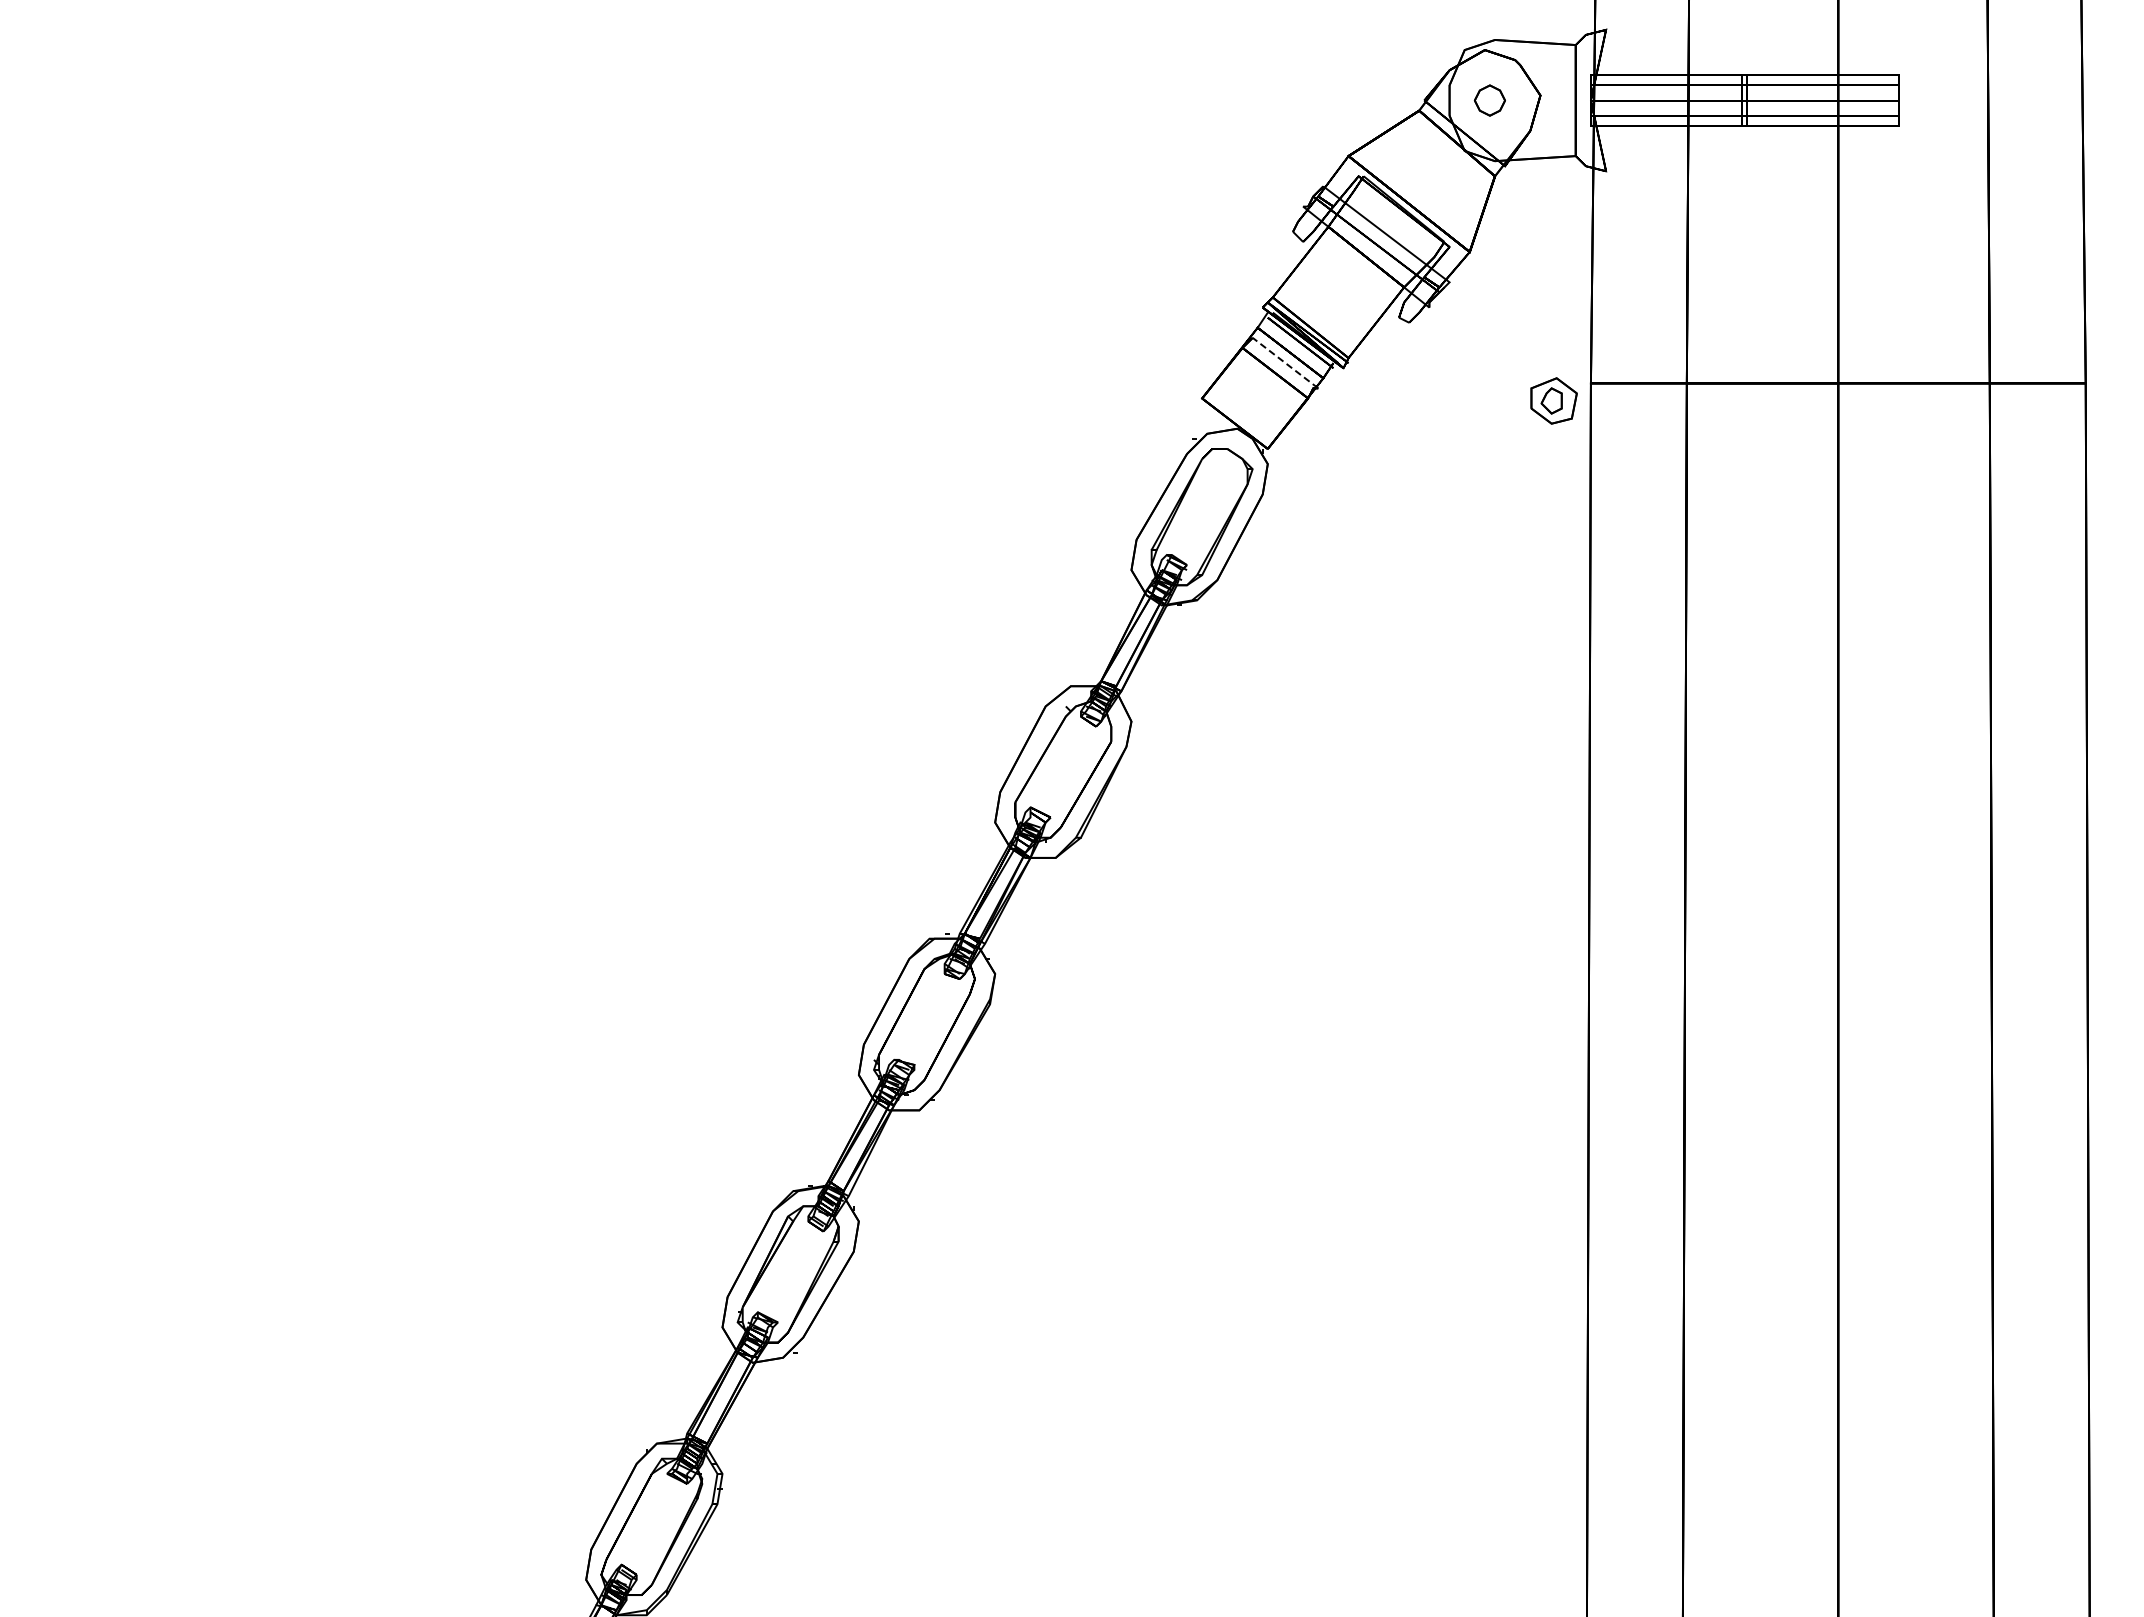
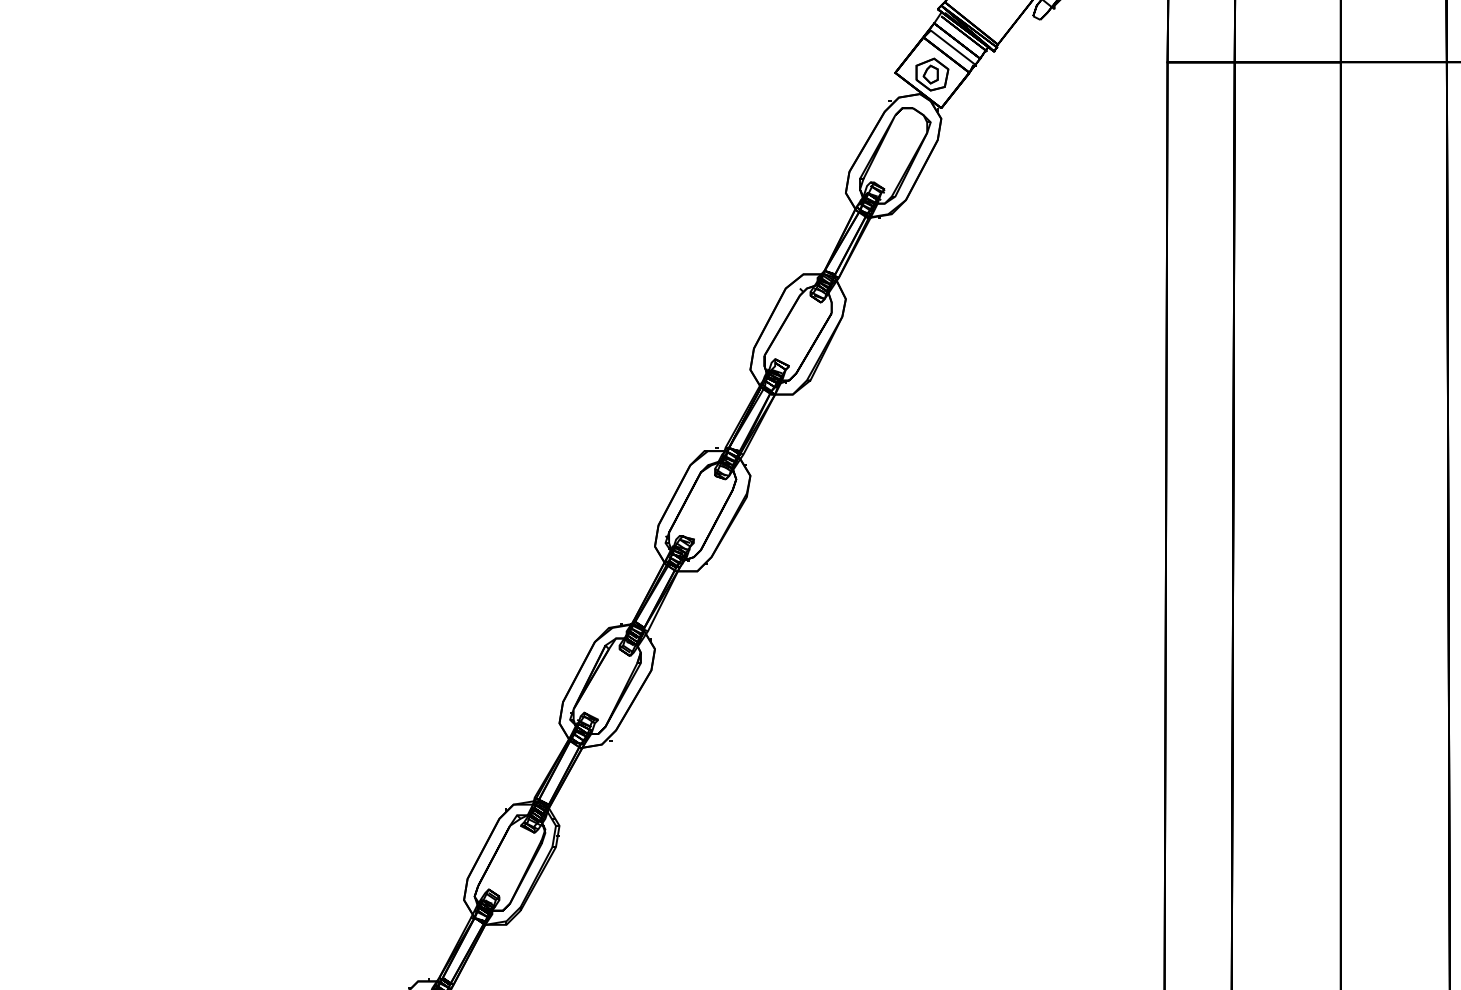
line: (1285, 362) -> (953, 47), dashed -> solid
part: (1553, 400) -> (932, 74), moved

